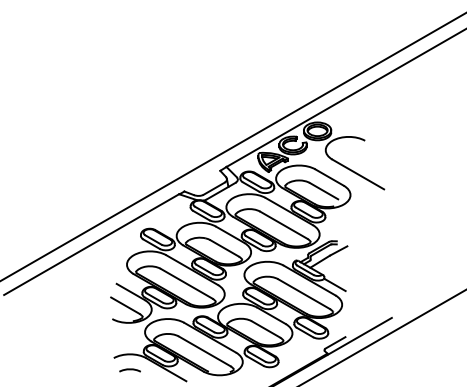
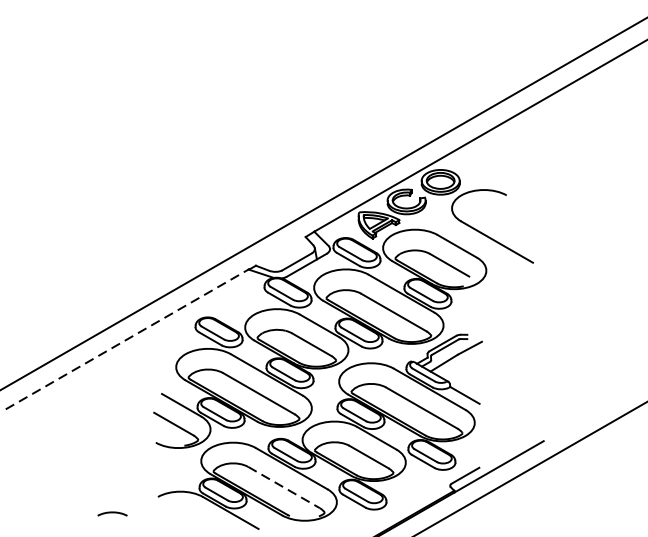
line: (91, 244) -> (126, 339), solid -> dashed
line: (204, 351) -> (283, 487), solid -> dashed
curve: (129, 370) -> (111, 514), moved

